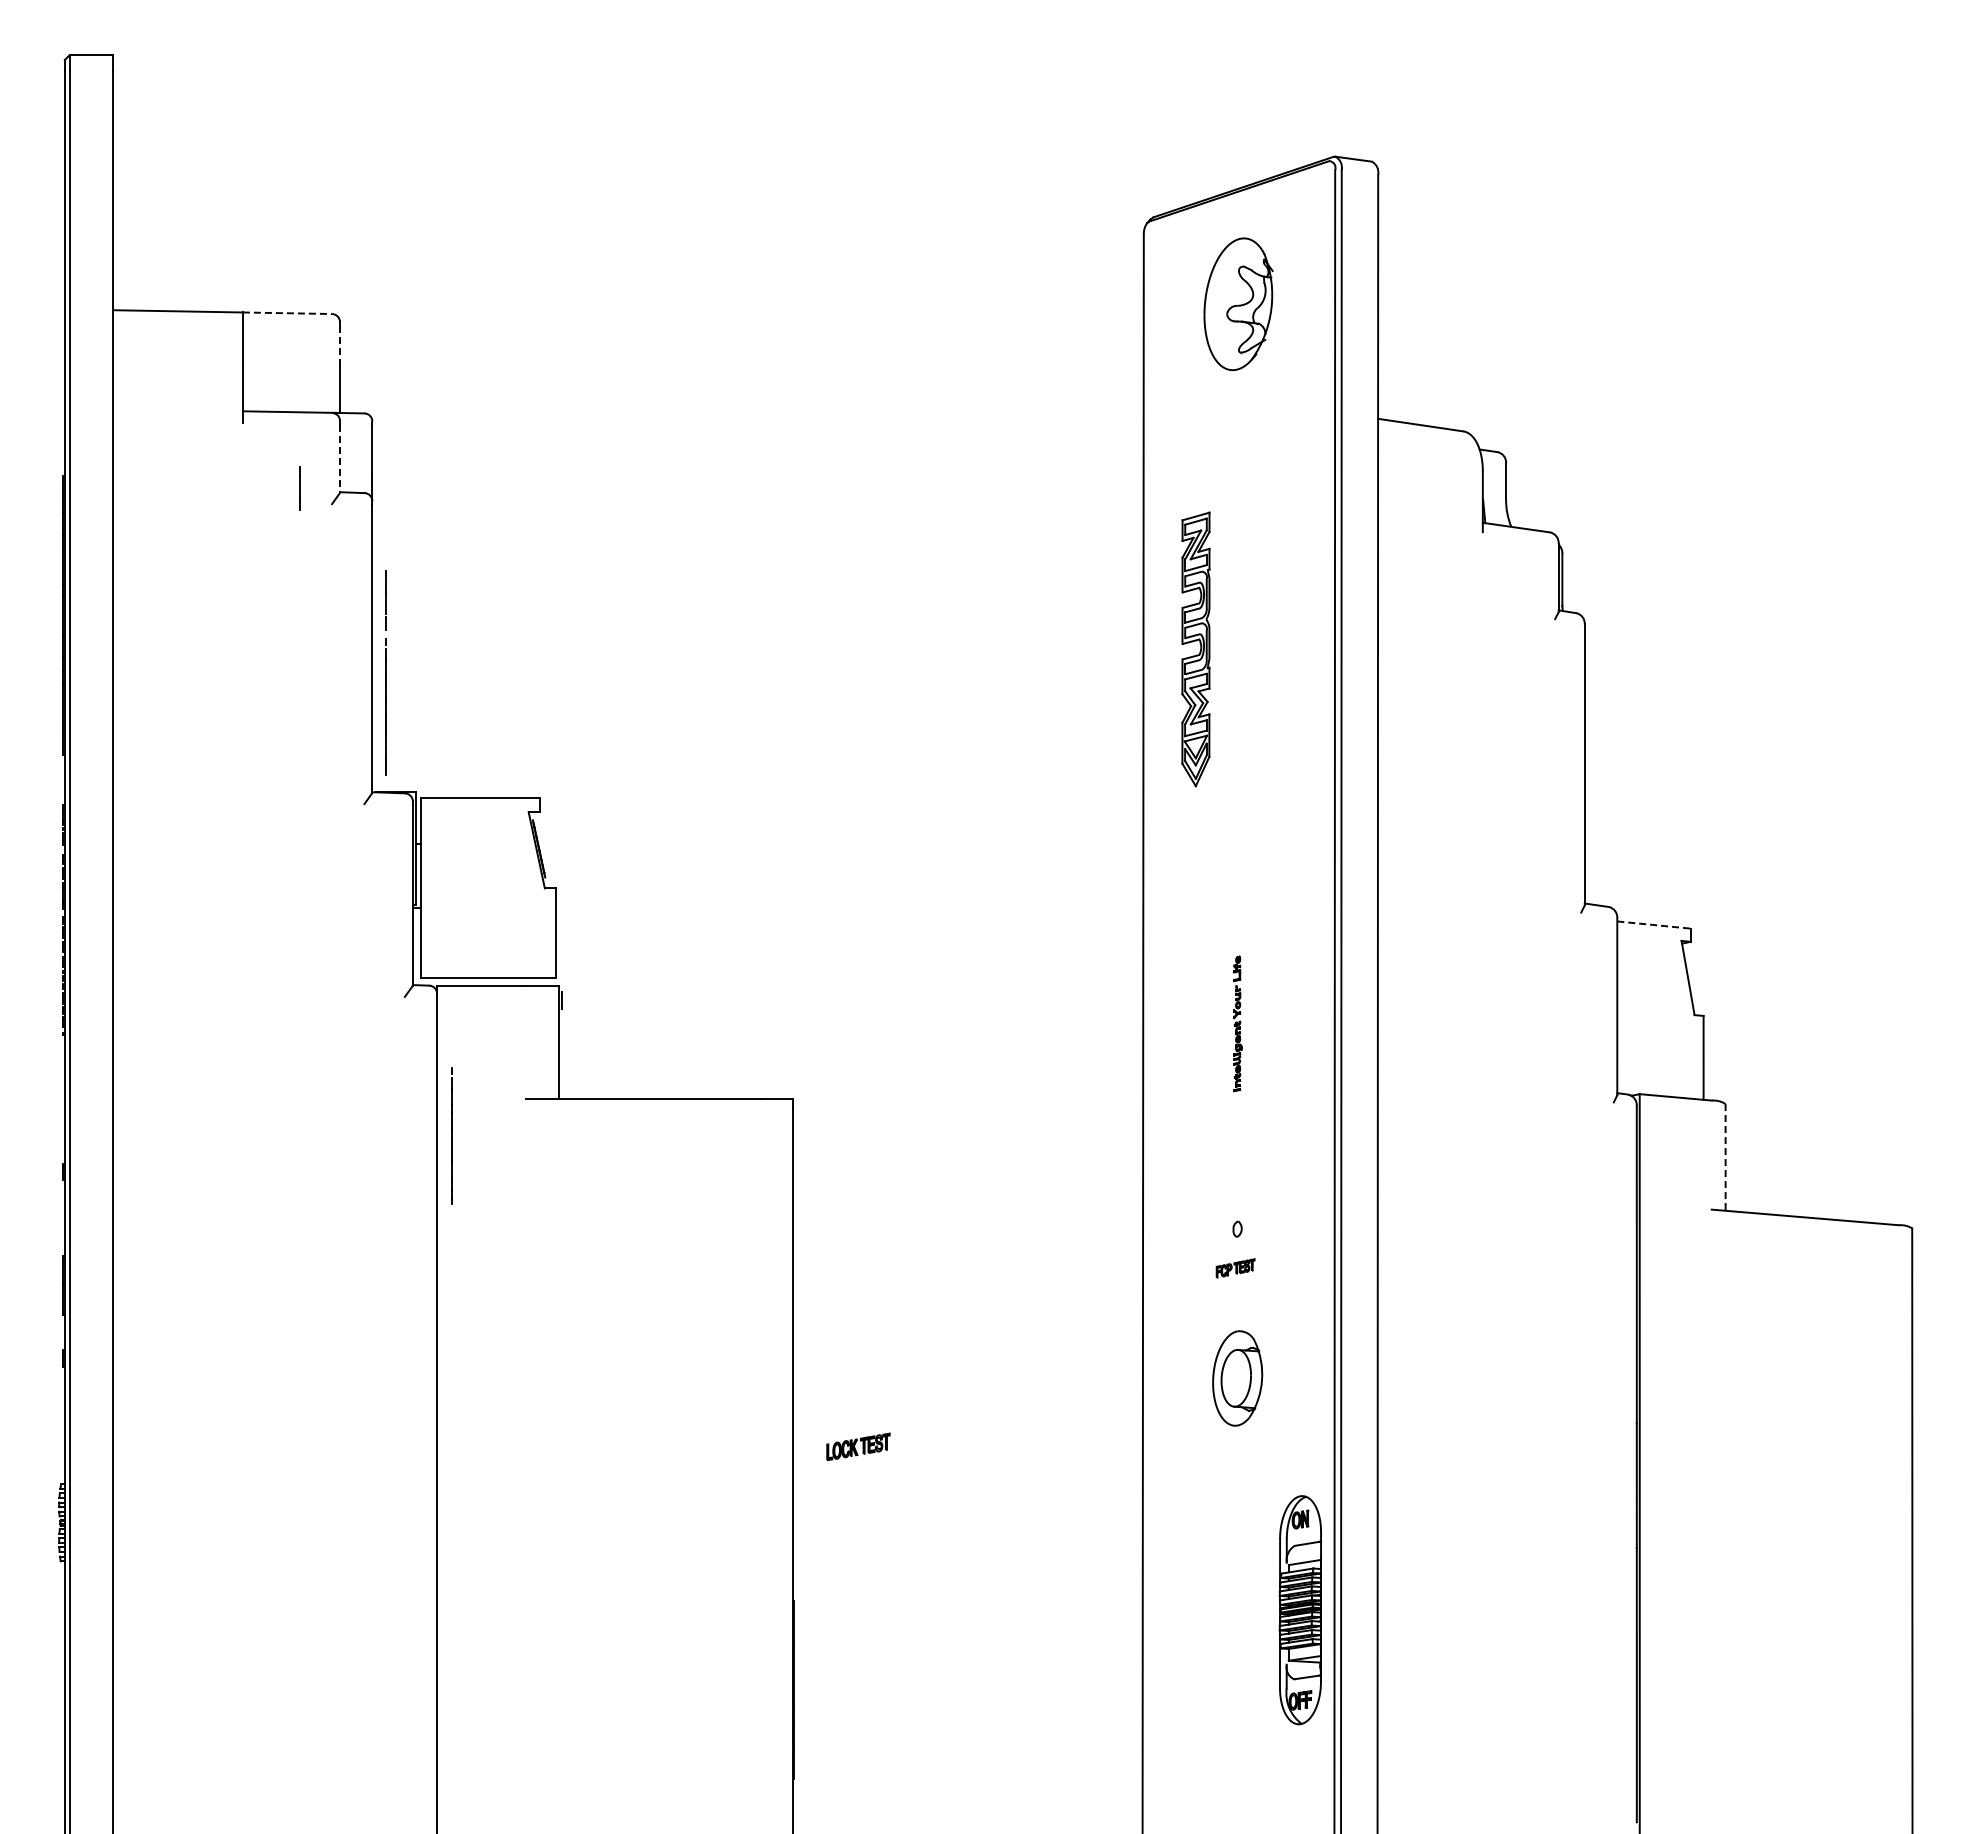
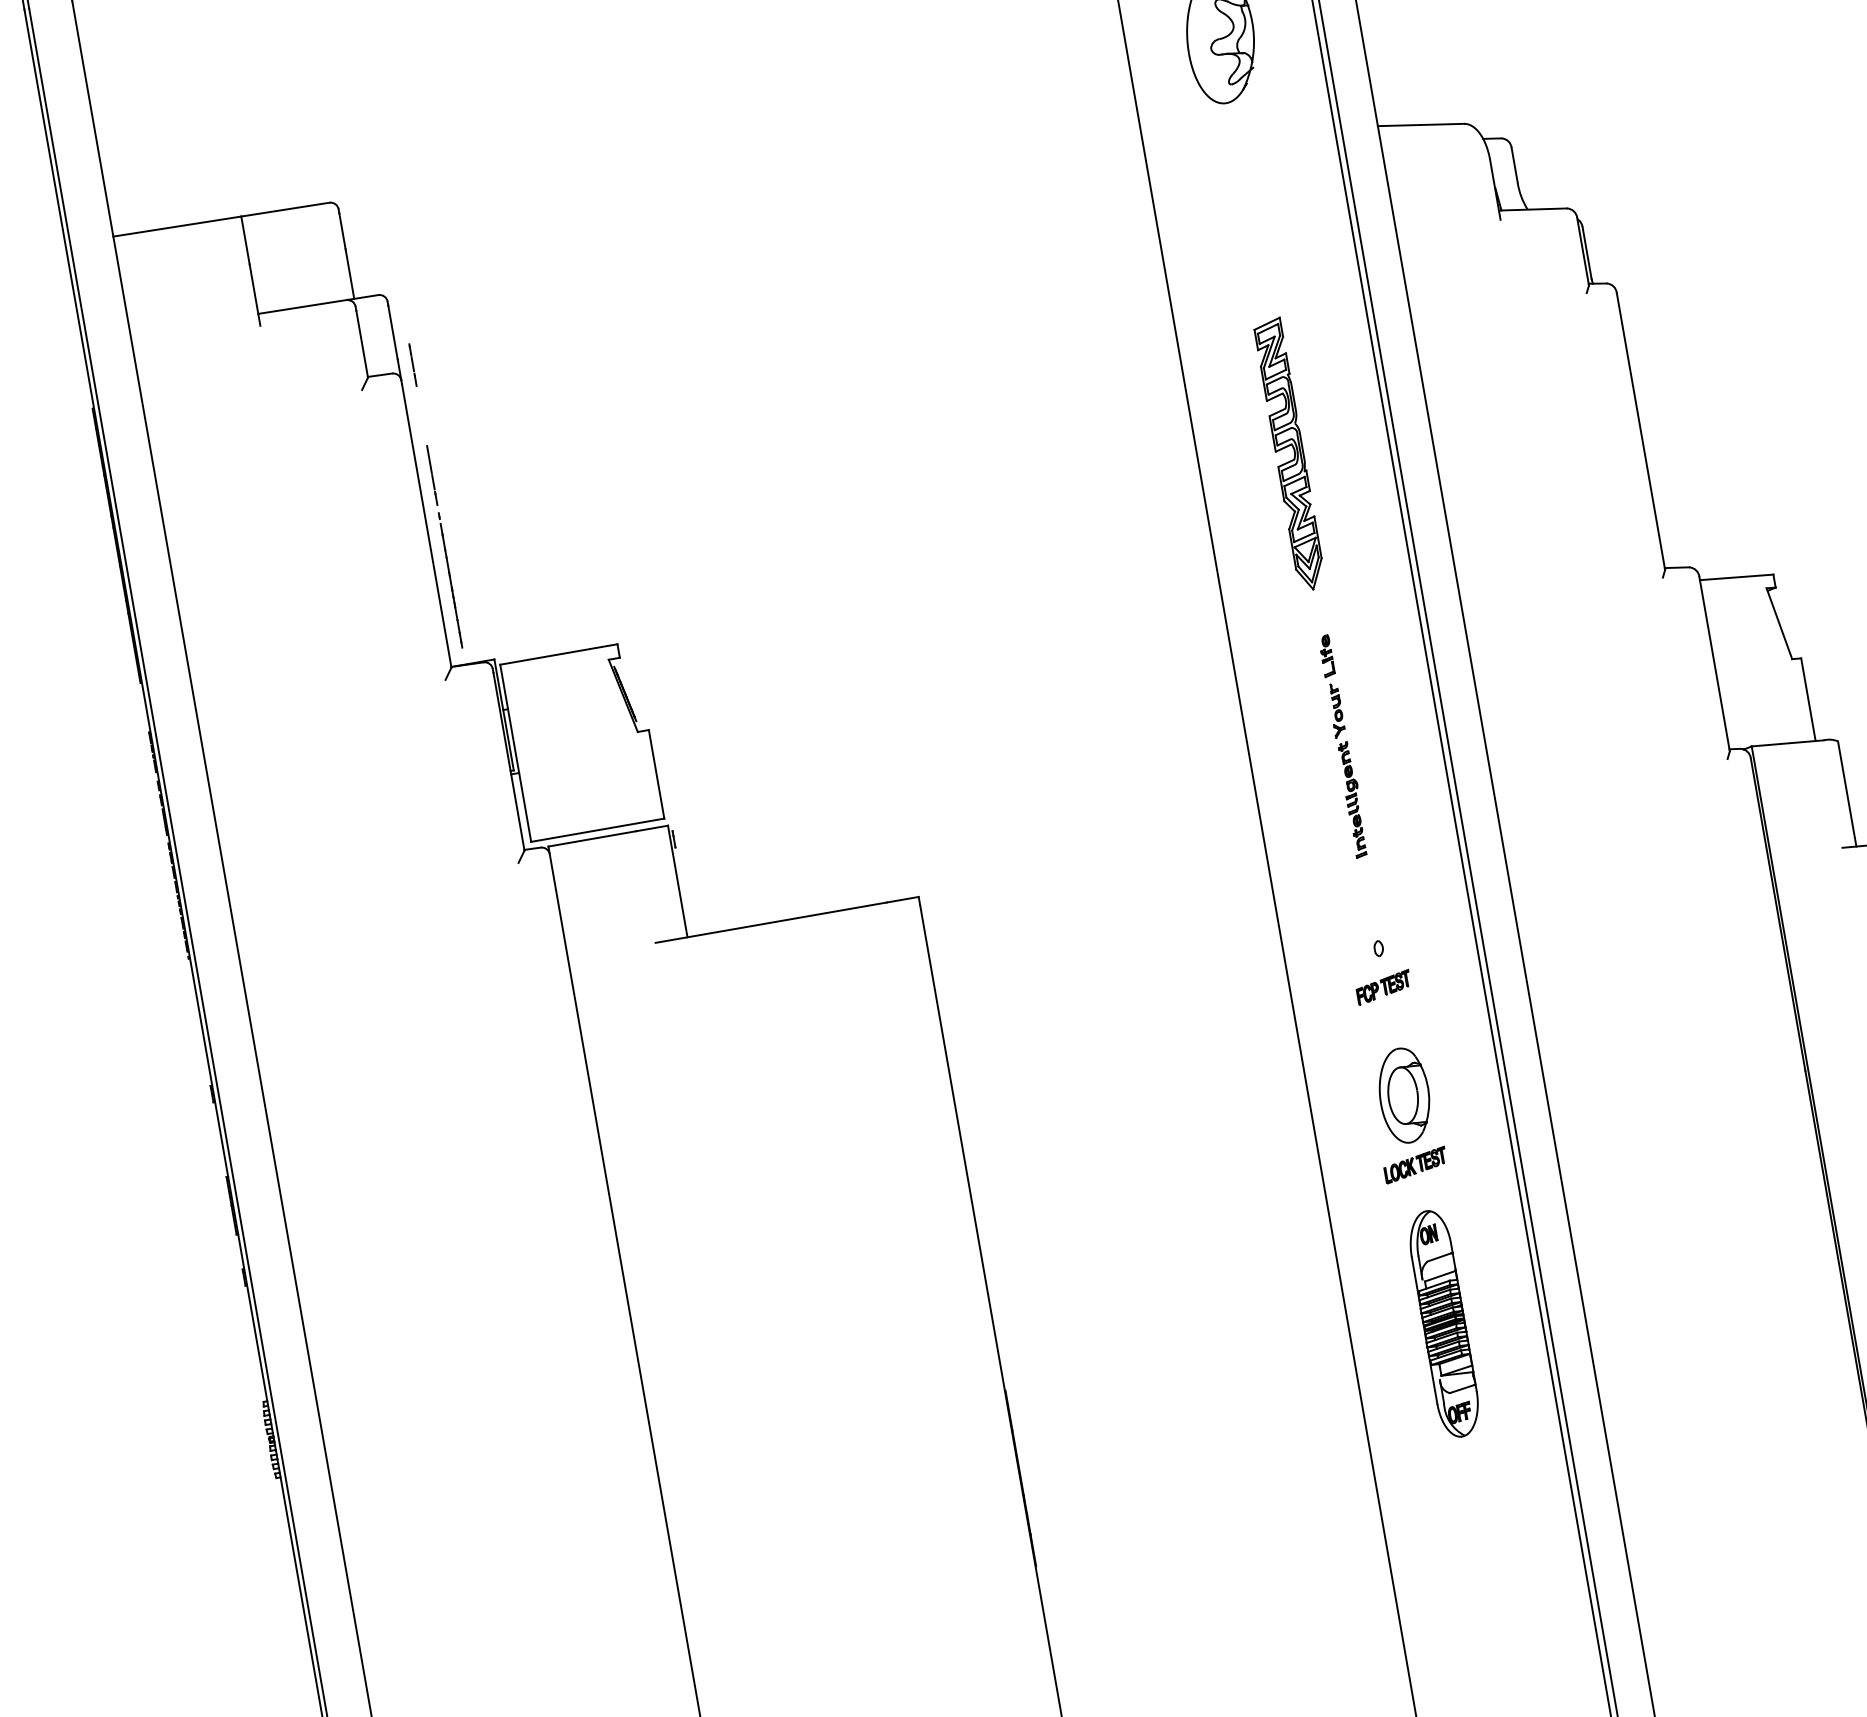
line: (287, 313) -> (285, 209), dashed -> solid
line: (340, 344) -> (342, 231), dashed -> solid
line: (340, 458) -> (362, 343), dashed -> solid
line: (299, 488) -> (412, 365), moved
part: (1195, 649) -> (1289, 454), moved
line: (1653, 925) -> (1736, 577), dashed -> solid
part: (1237, 1023) -> (1343, 745), size x1.67
line: (451, 1135) -> (588, 991), removed
line: (1725, 1157) -> (1847, 794), dashed -> solid
part: (1235, 1268) -> (1383, 987), size x1.43
part: (858, 1446) -> (1415, 1164), moved
part: (1300, 1610) -> (1444, 1324), moved

